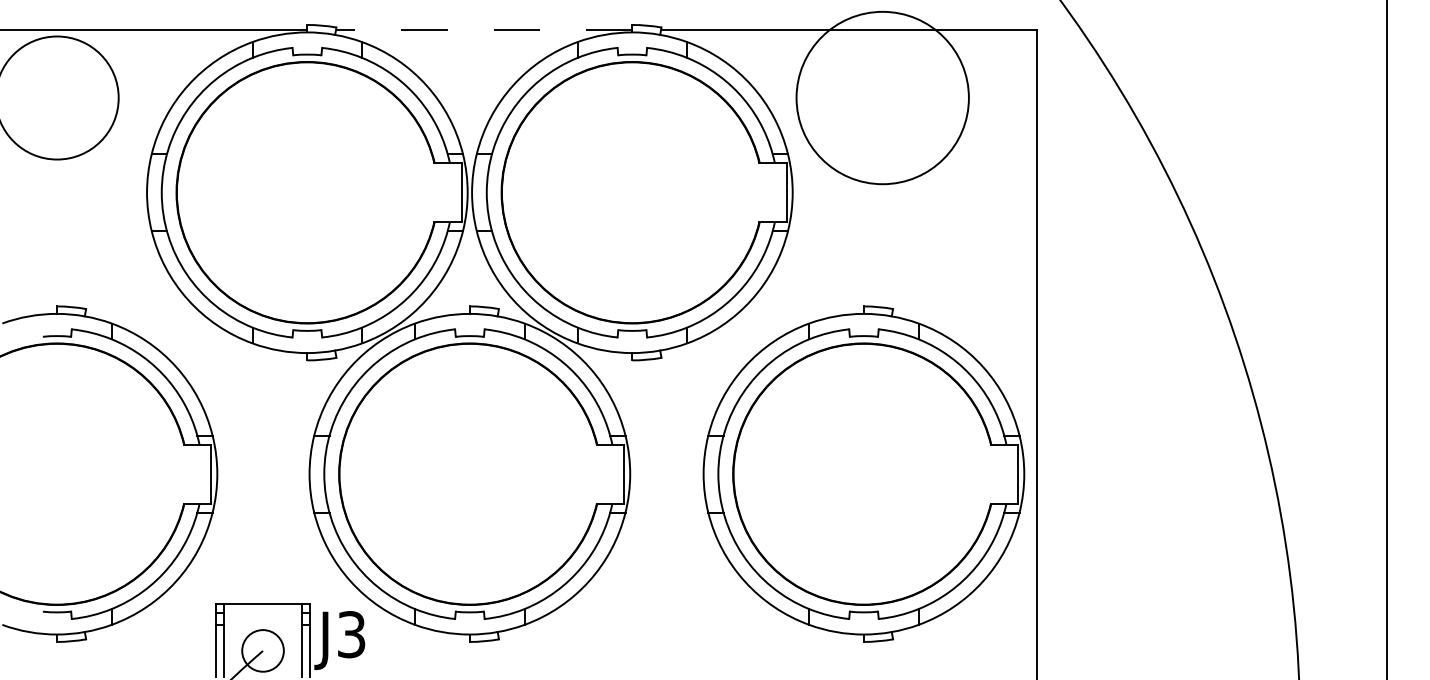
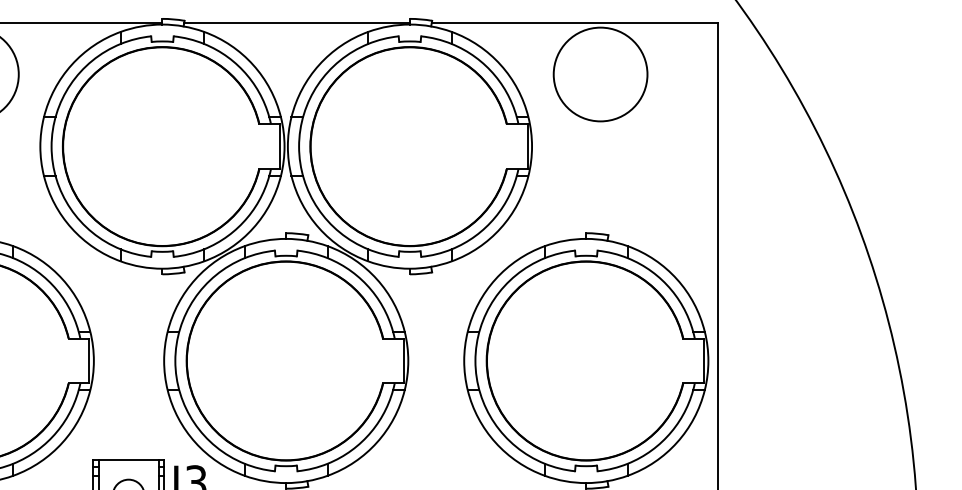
line: (483, 30) -> (296, 23), dashed -> solid
circle: (882, 97) -> (600, 74), size x0.71

